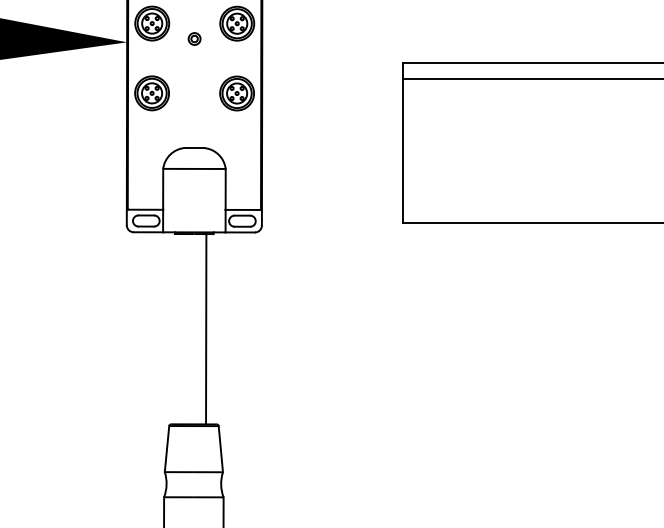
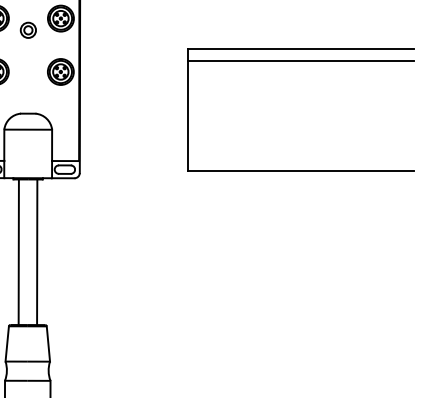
part: (194, 38) -> (28, 29), size x1.67
line: (181, 329) -> (18, 252), added

